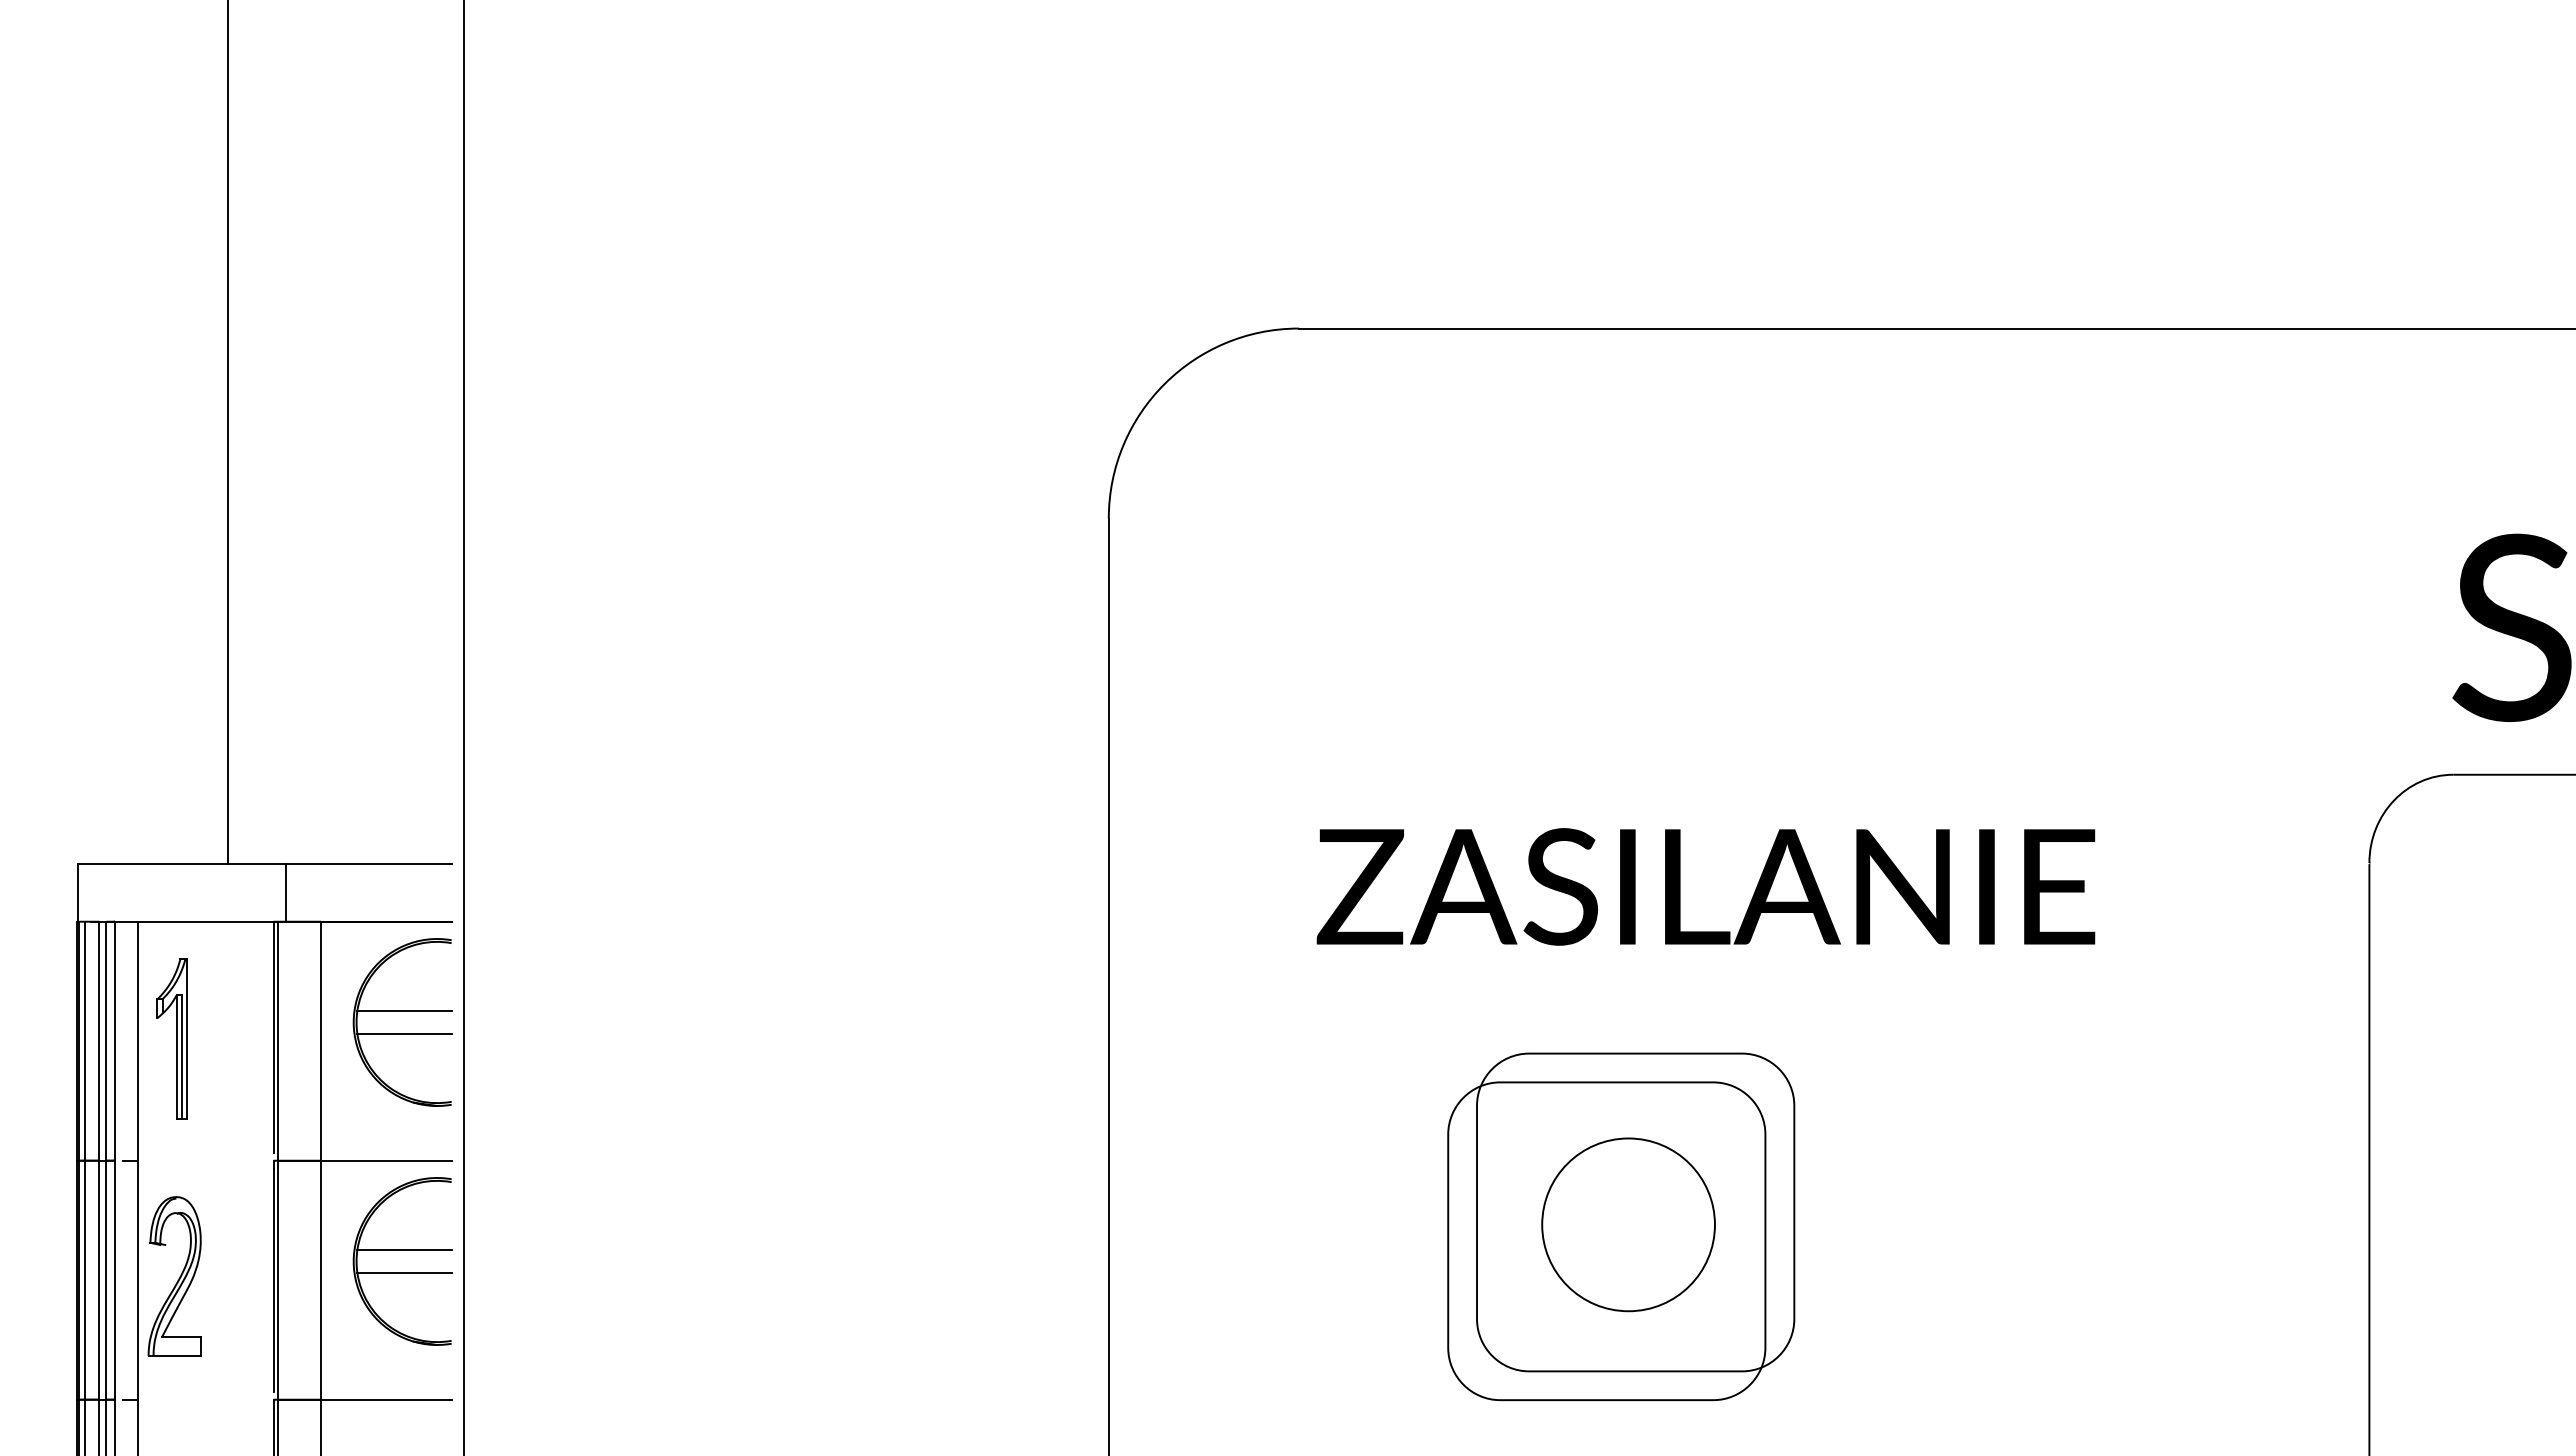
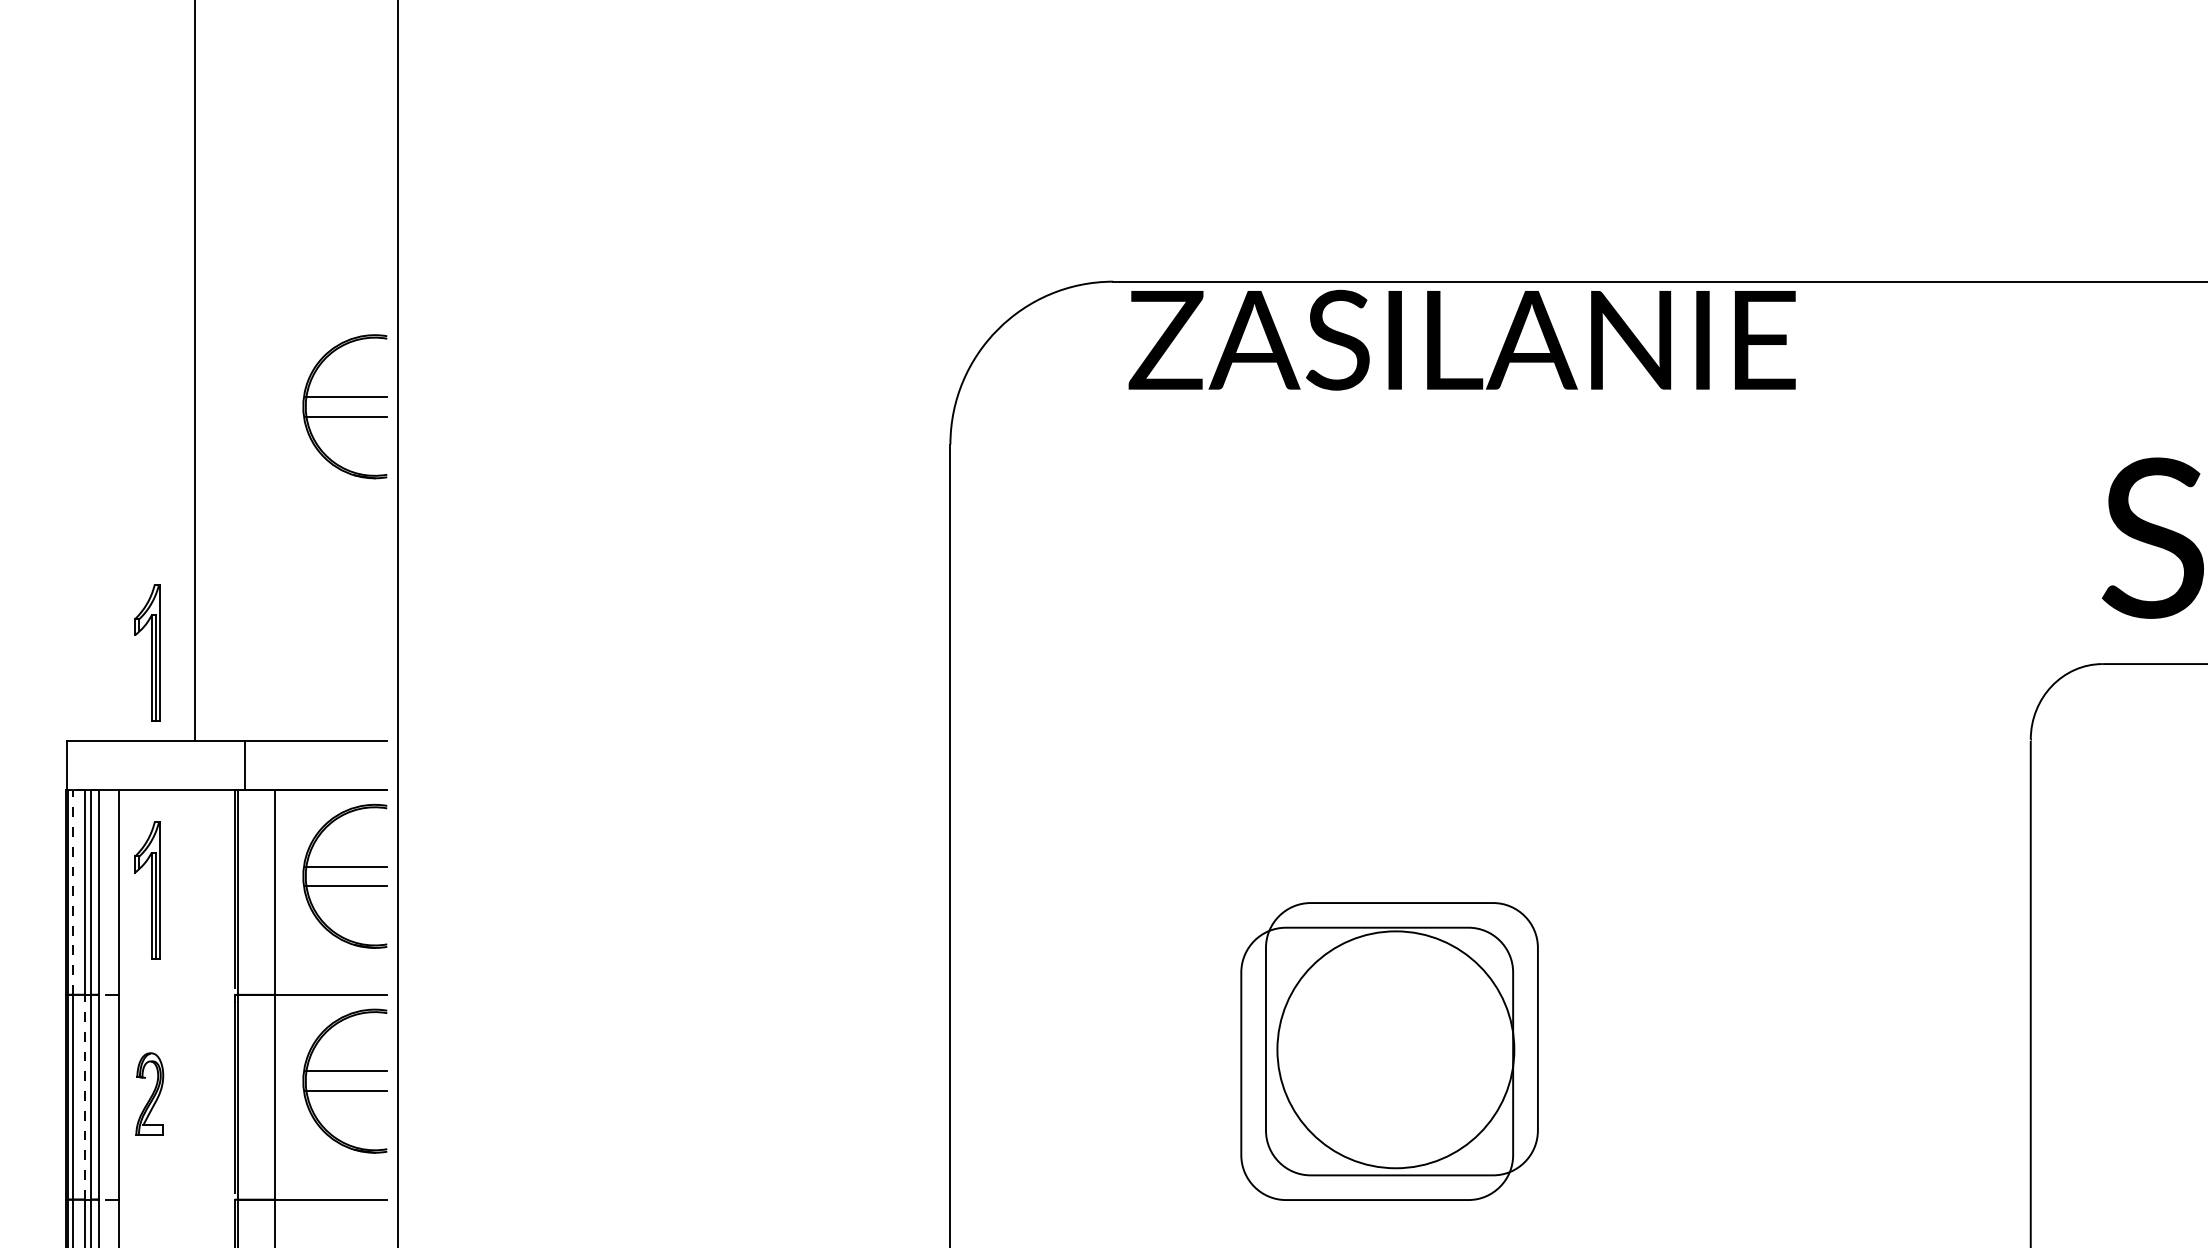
part: (402, 463) -> (345, 397), added
part: (171, 761) -> (147, 652), added
text: (1705, 886) -> (1461, 339), moved
line: (85, 1040) -> (73, 891), solid -> dashed
circle: (1628, 1224) -> (1395, 1049), size x1.6
part: (174, 1276) -> (149, 1094), size x0.6
line: (99, 1279) -> (85, 1096), solid -> dashed

